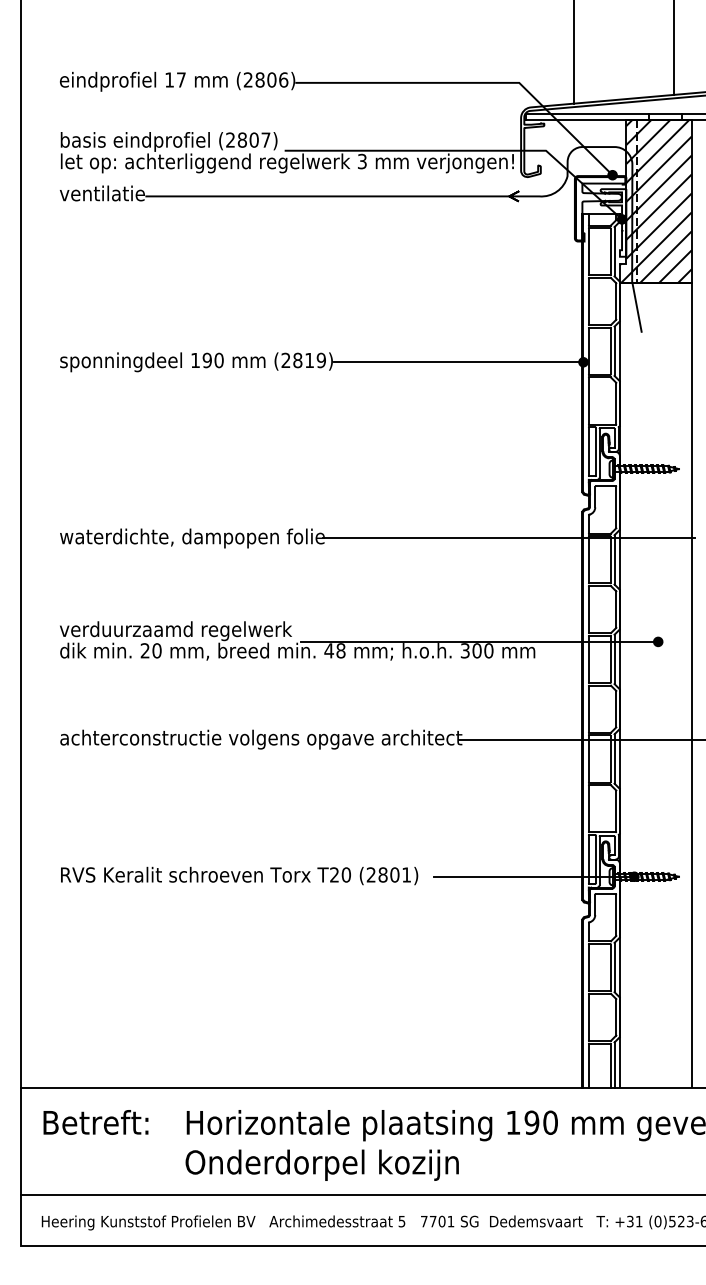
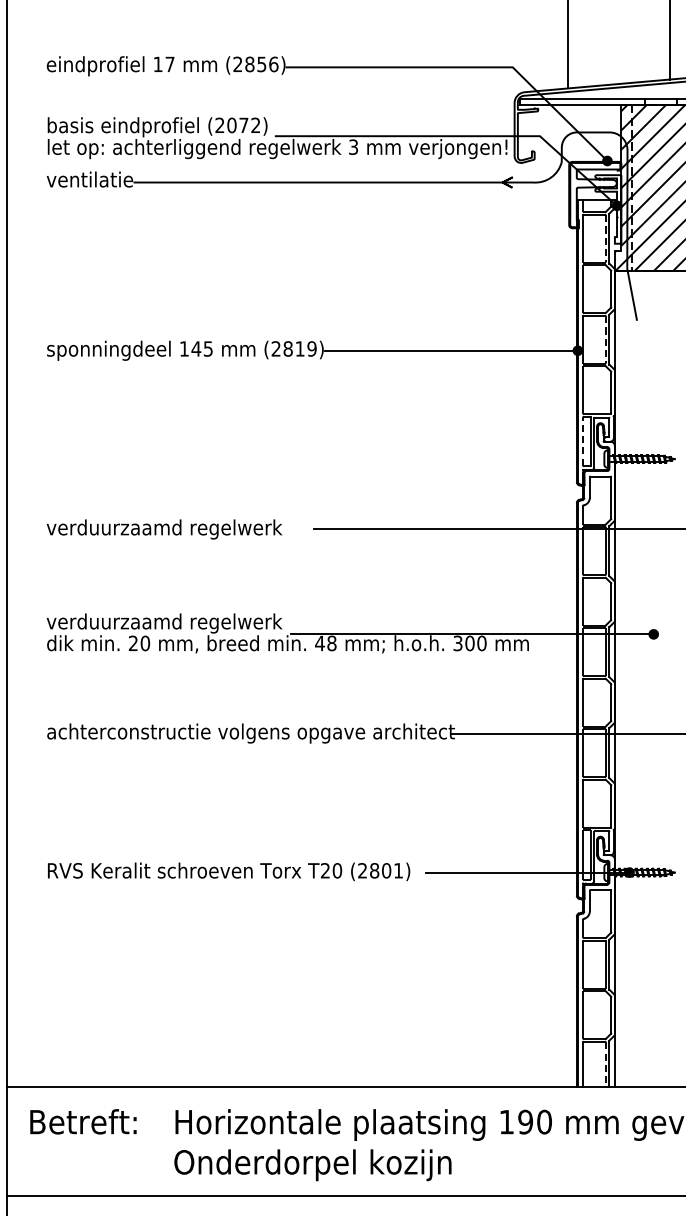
text: (271, 79) -> (261, 63), (2806) -> (2856)
text: (253, 139) -> (243, 124), (2807) -> (2072)
line: (610, 251) -> (605, 238), solid -> dashed
line: (610, 351) -> (605, 339), solid -> dashed
text: (212, 360) -> (201, 348), 190 -> 145
line: (588, 451) -> (582, 441), solid -> dashed
text: (191, 538) -> (180, 529), waterdichte, dampopen folie -> verduurzaamd regelwerk
line: (610, 1066) -> (605, 1065), solid -> dashed

